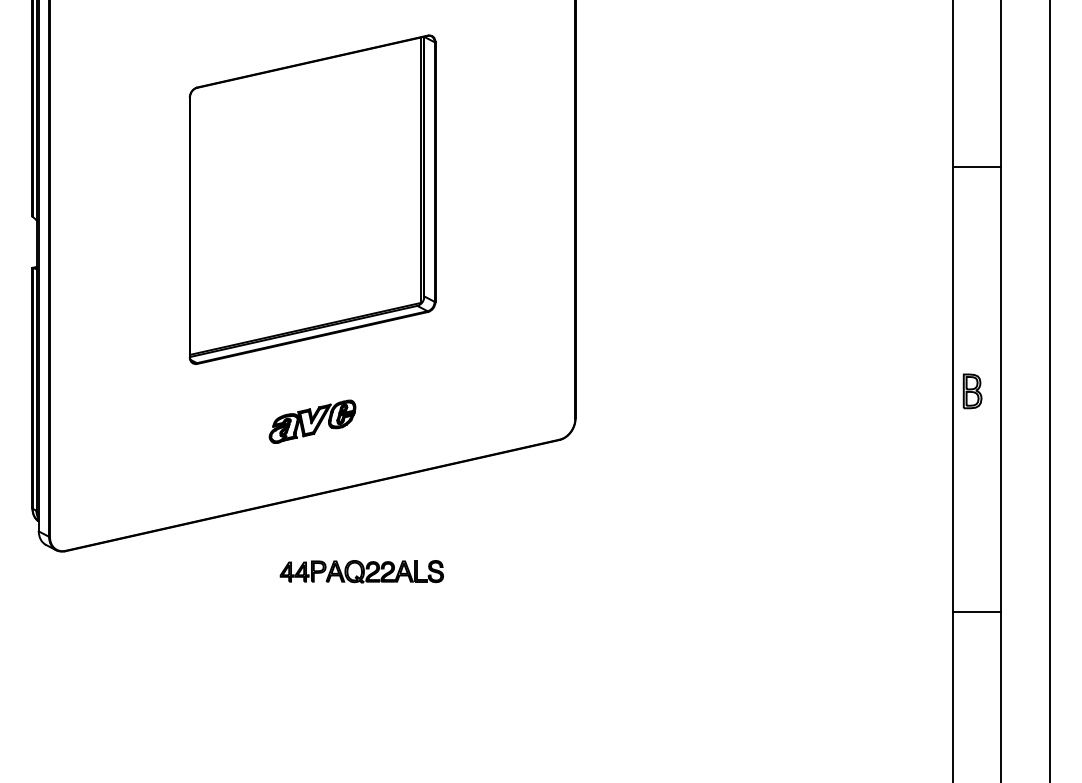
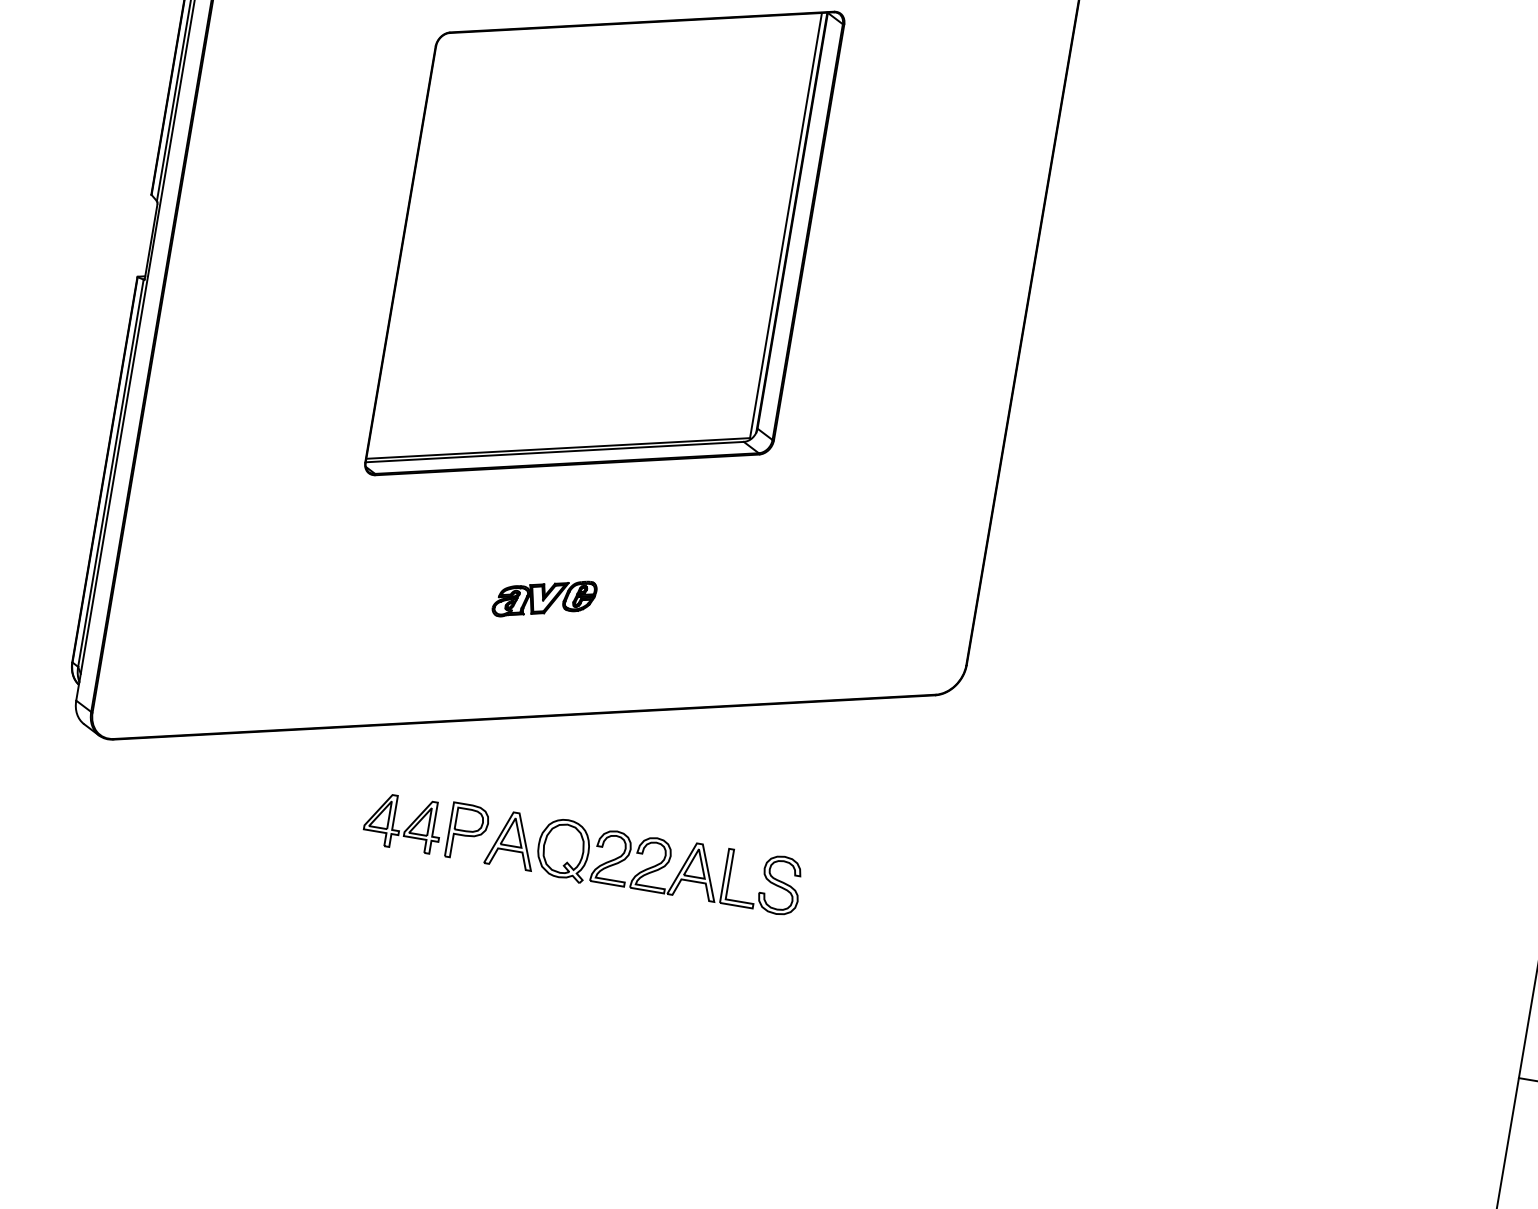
part: (312, 421) -> (544, 598), size x0.71
part: (361, 571) -> (582, 852), size x1.67

